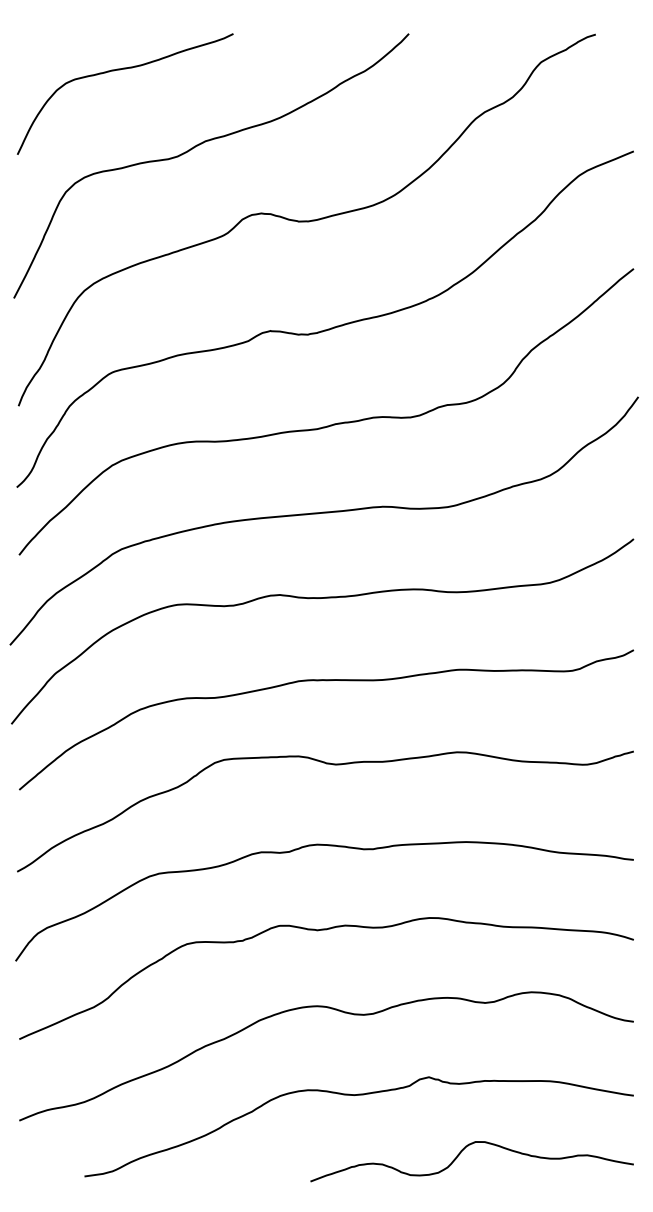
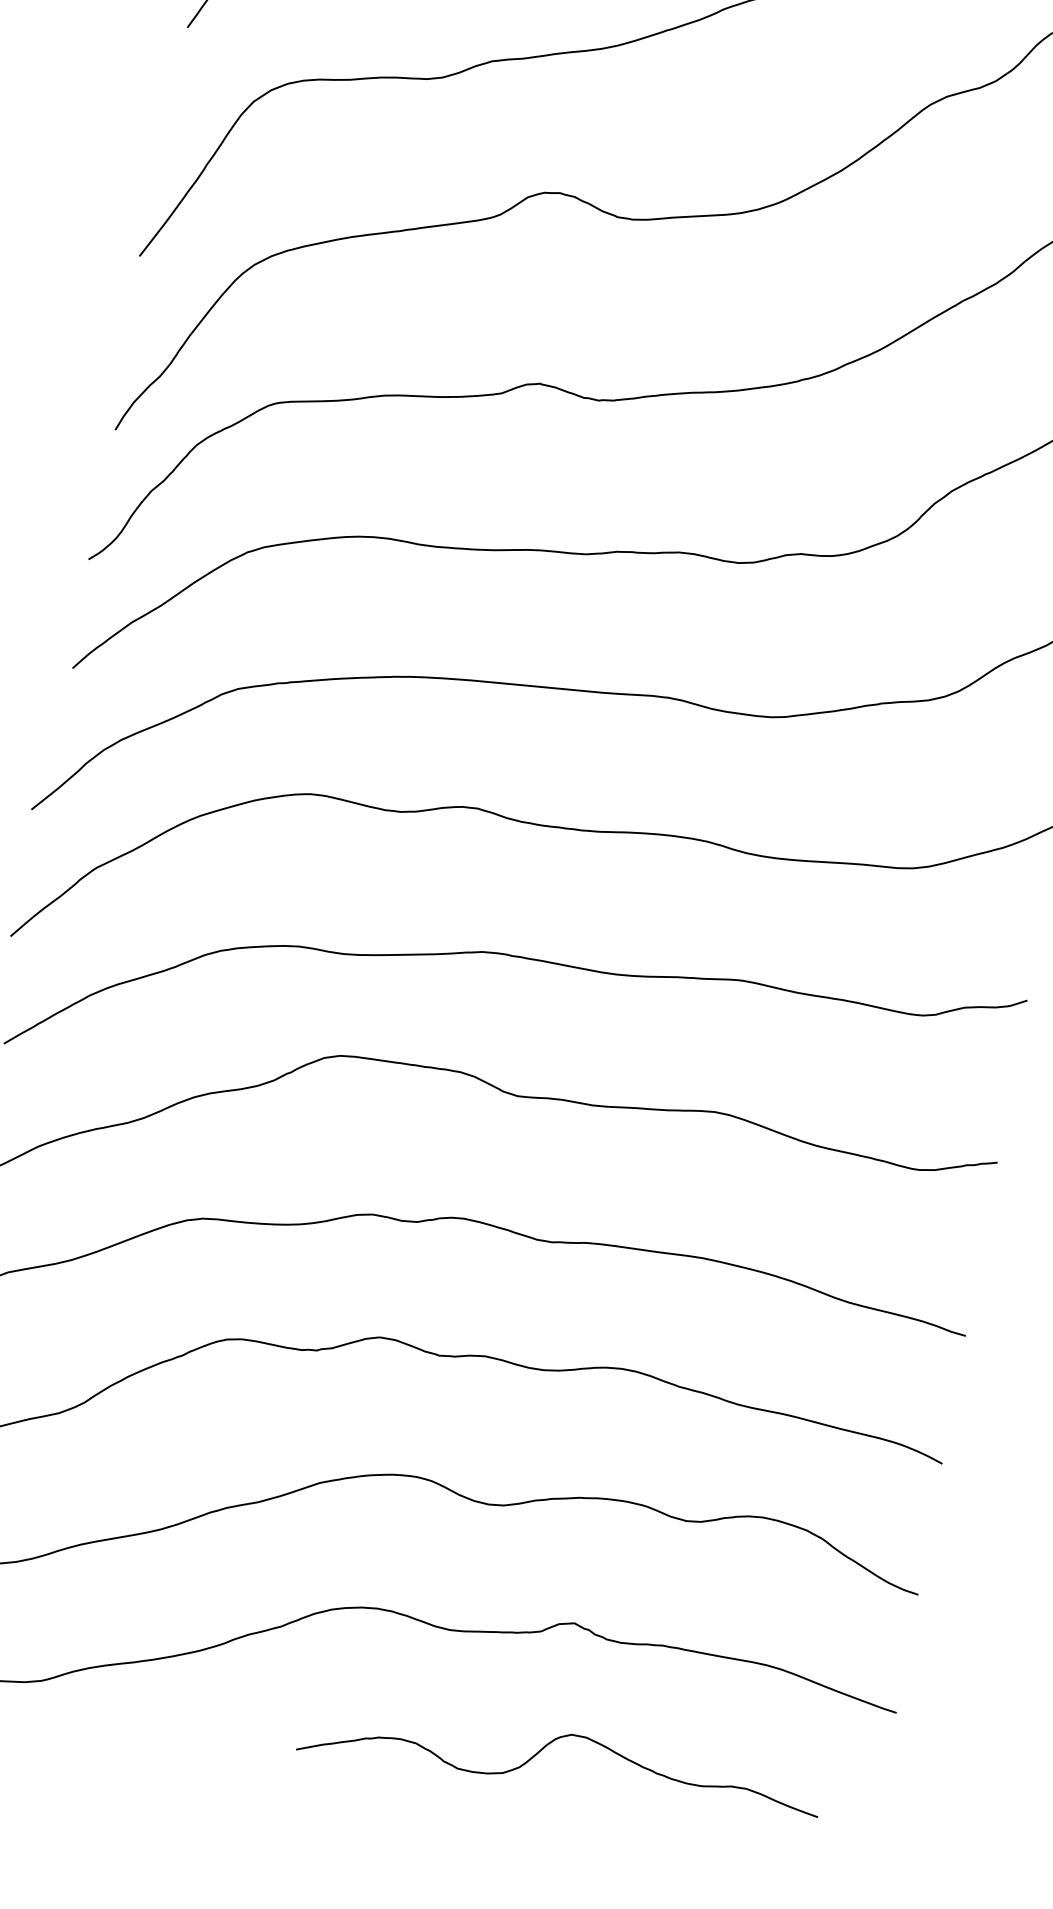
curve: (460, 1154) -> (543, 1750), moved

